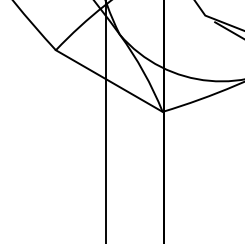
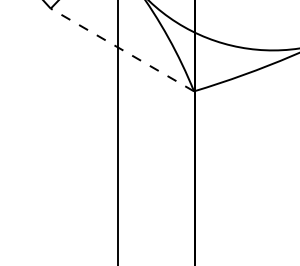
line: (109, 81) -> (122, 50), solid -> dashed

